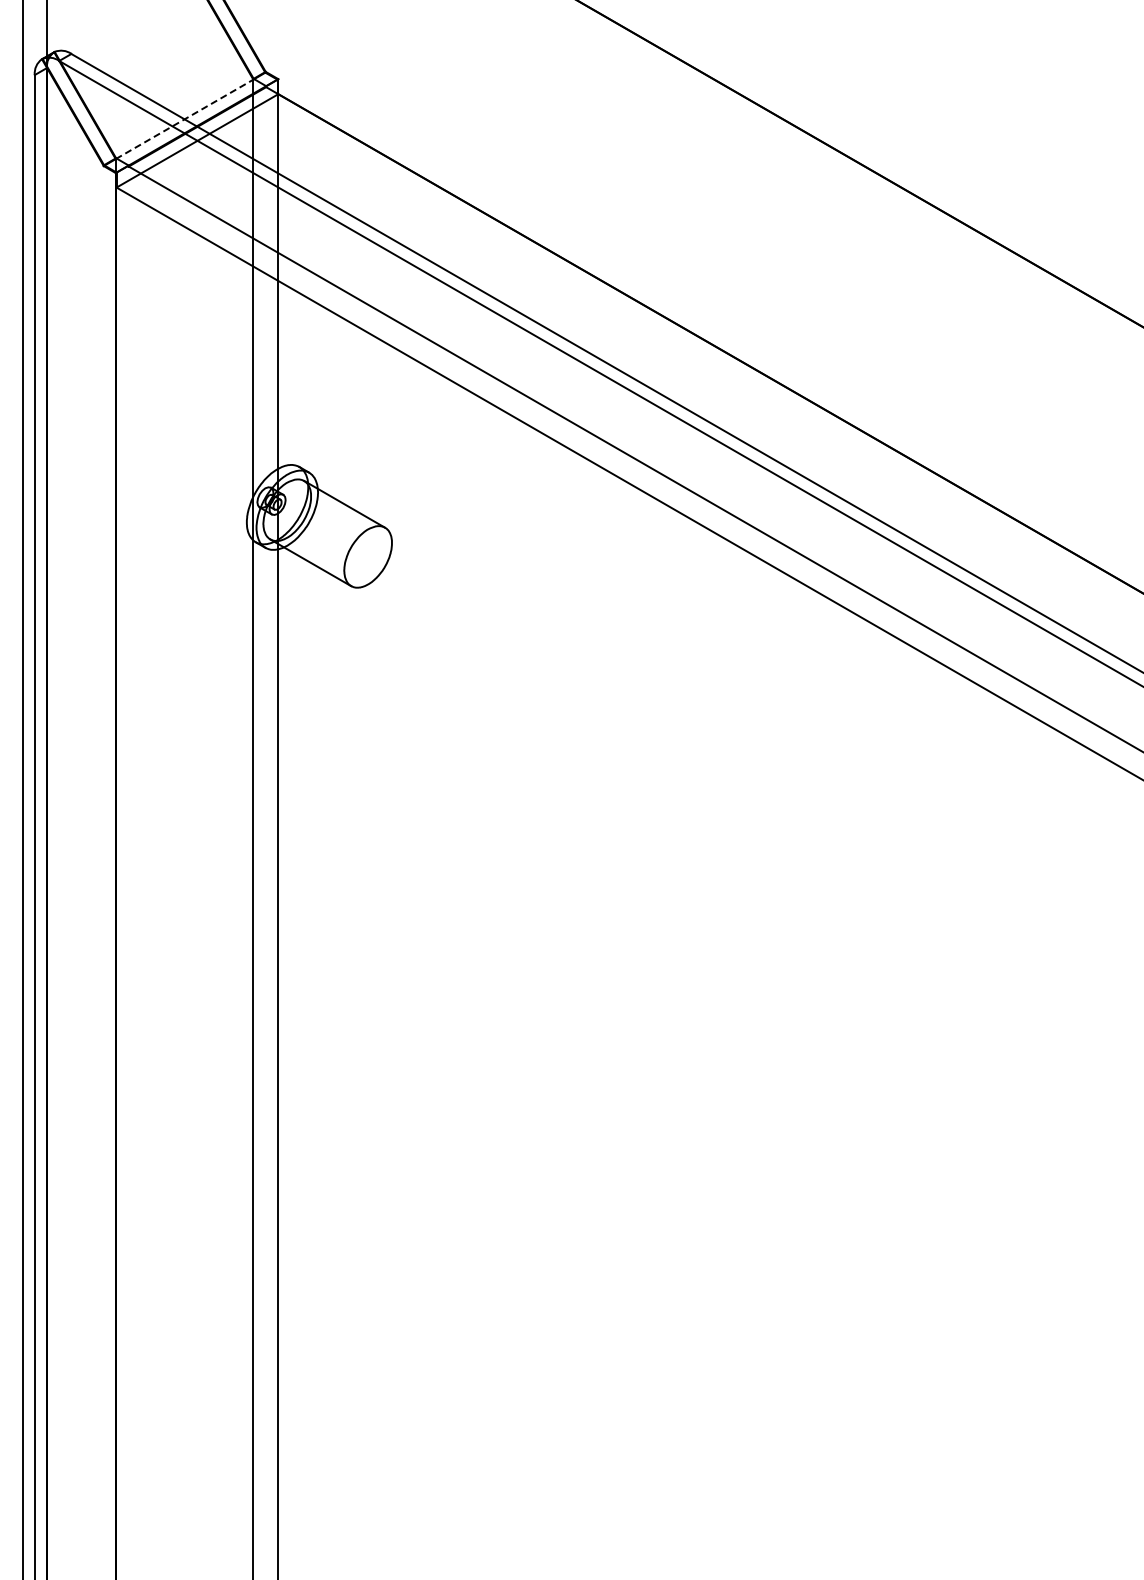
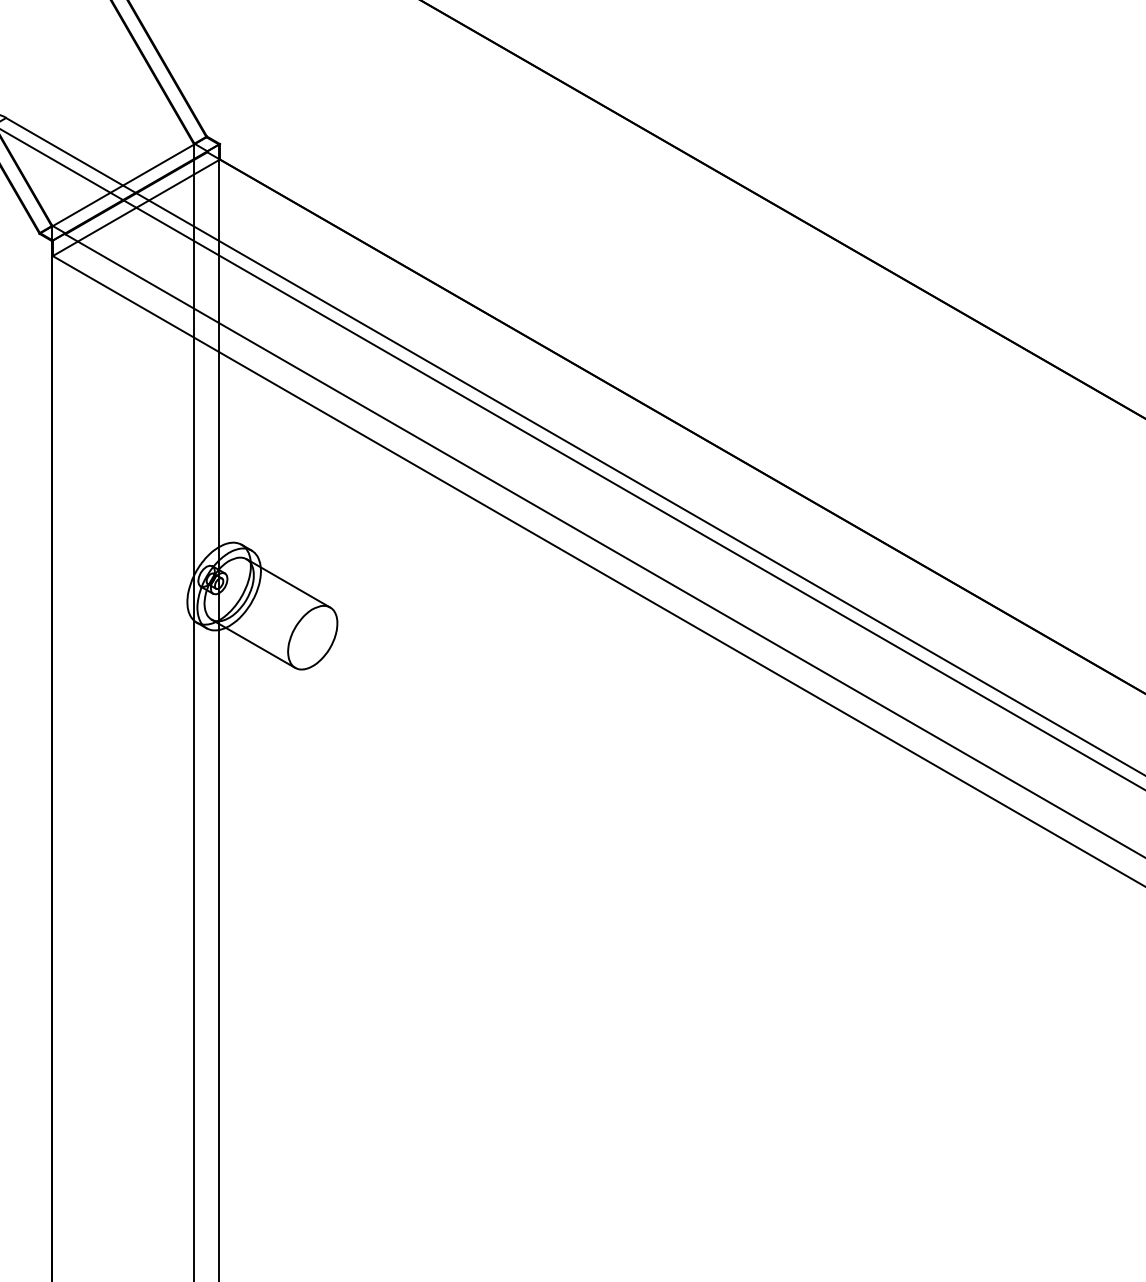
line: (185, 119) -> (124, 185), dashed -> solid

